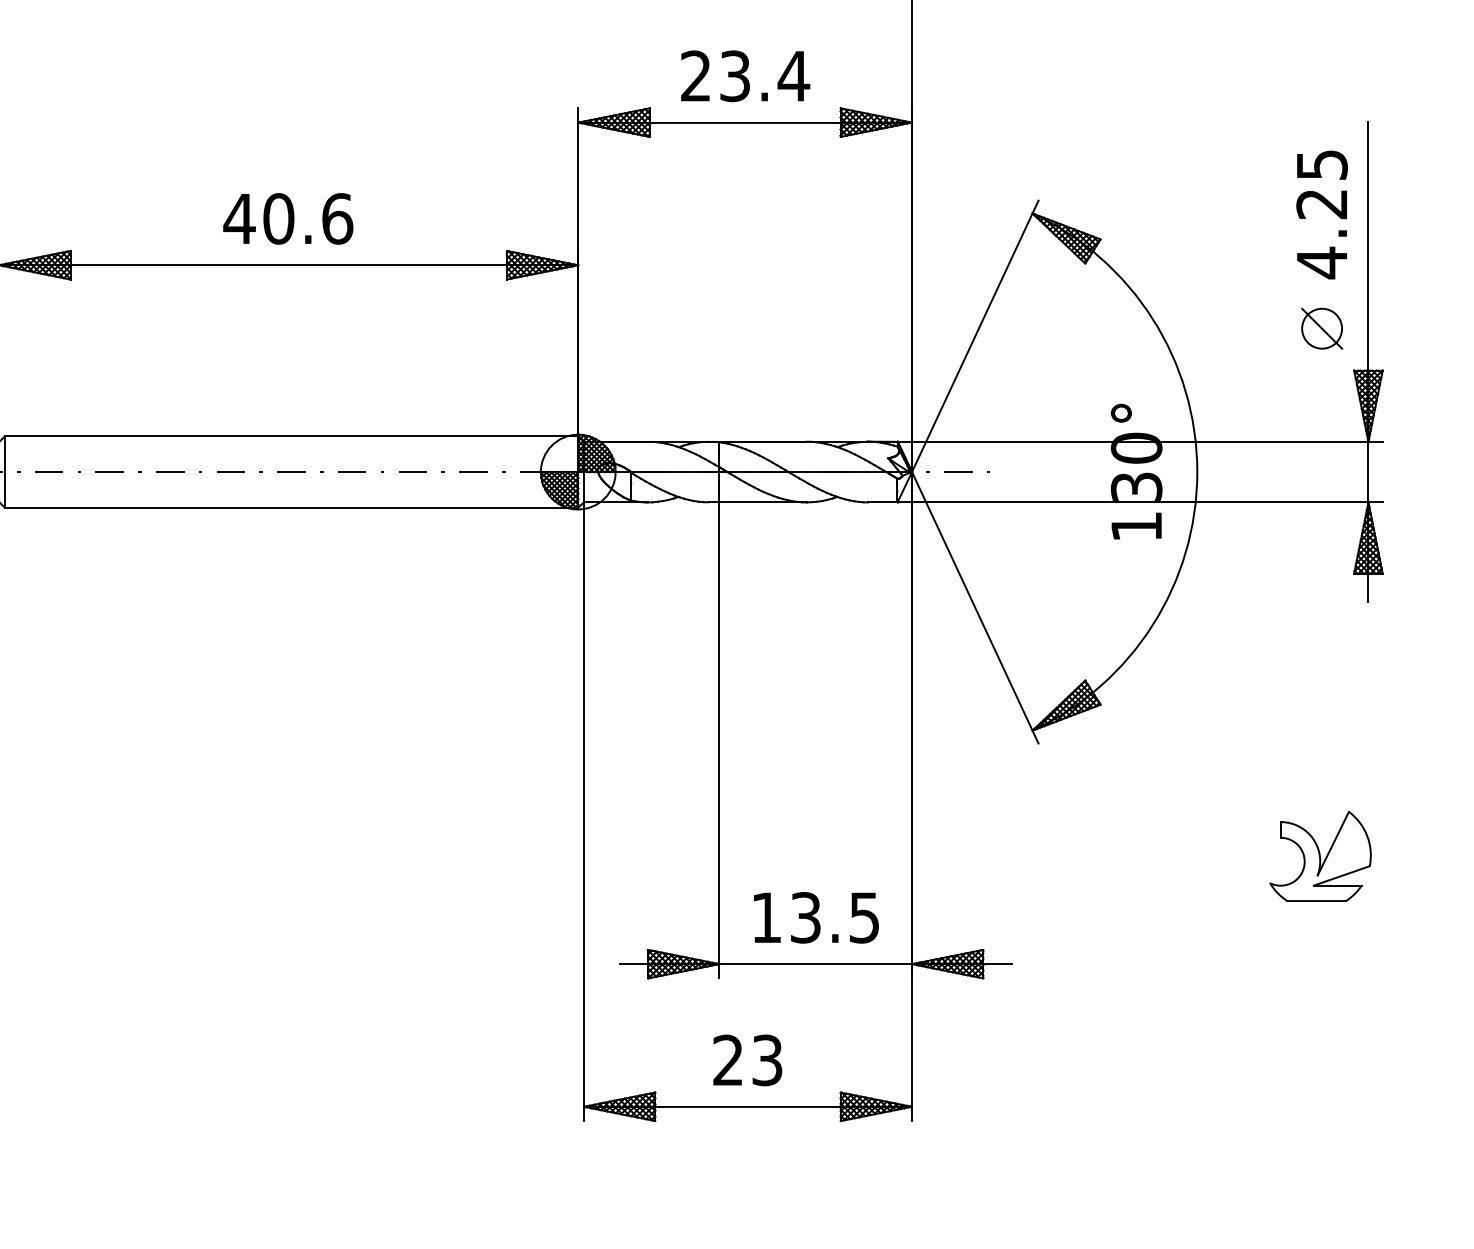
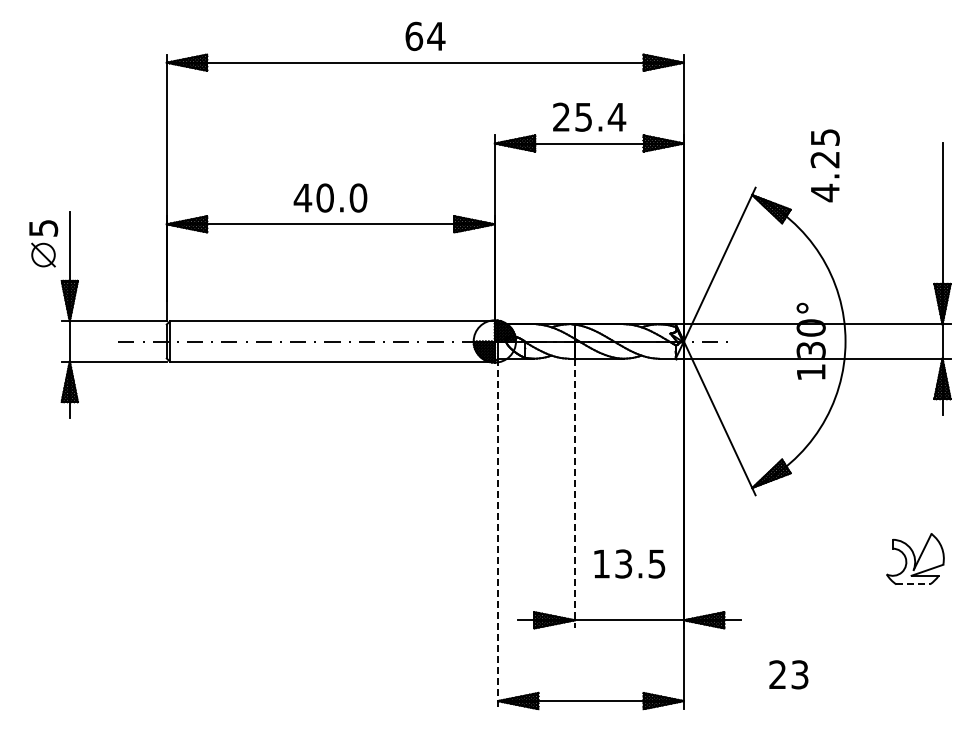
text: (736, 74) -> (584, 116), 23.4 -> 25.4
text: (1320, 214) -> (824, 165), moved
text: (337, 217) -> (358, 197), 40.6 -> 40.0
part: (1322, 329) -> (916, 260), removed
line: (718, 740) -> (574, 493), solid -> dashed
line: (584, 812) -> (498, 534), solid -> dashed
line: (1317, 900) -> (913, 584), solid -> dashed
text: (815, 916) -> (629, 563), moved
text: (747, 1059) -> (788, 674), moved

